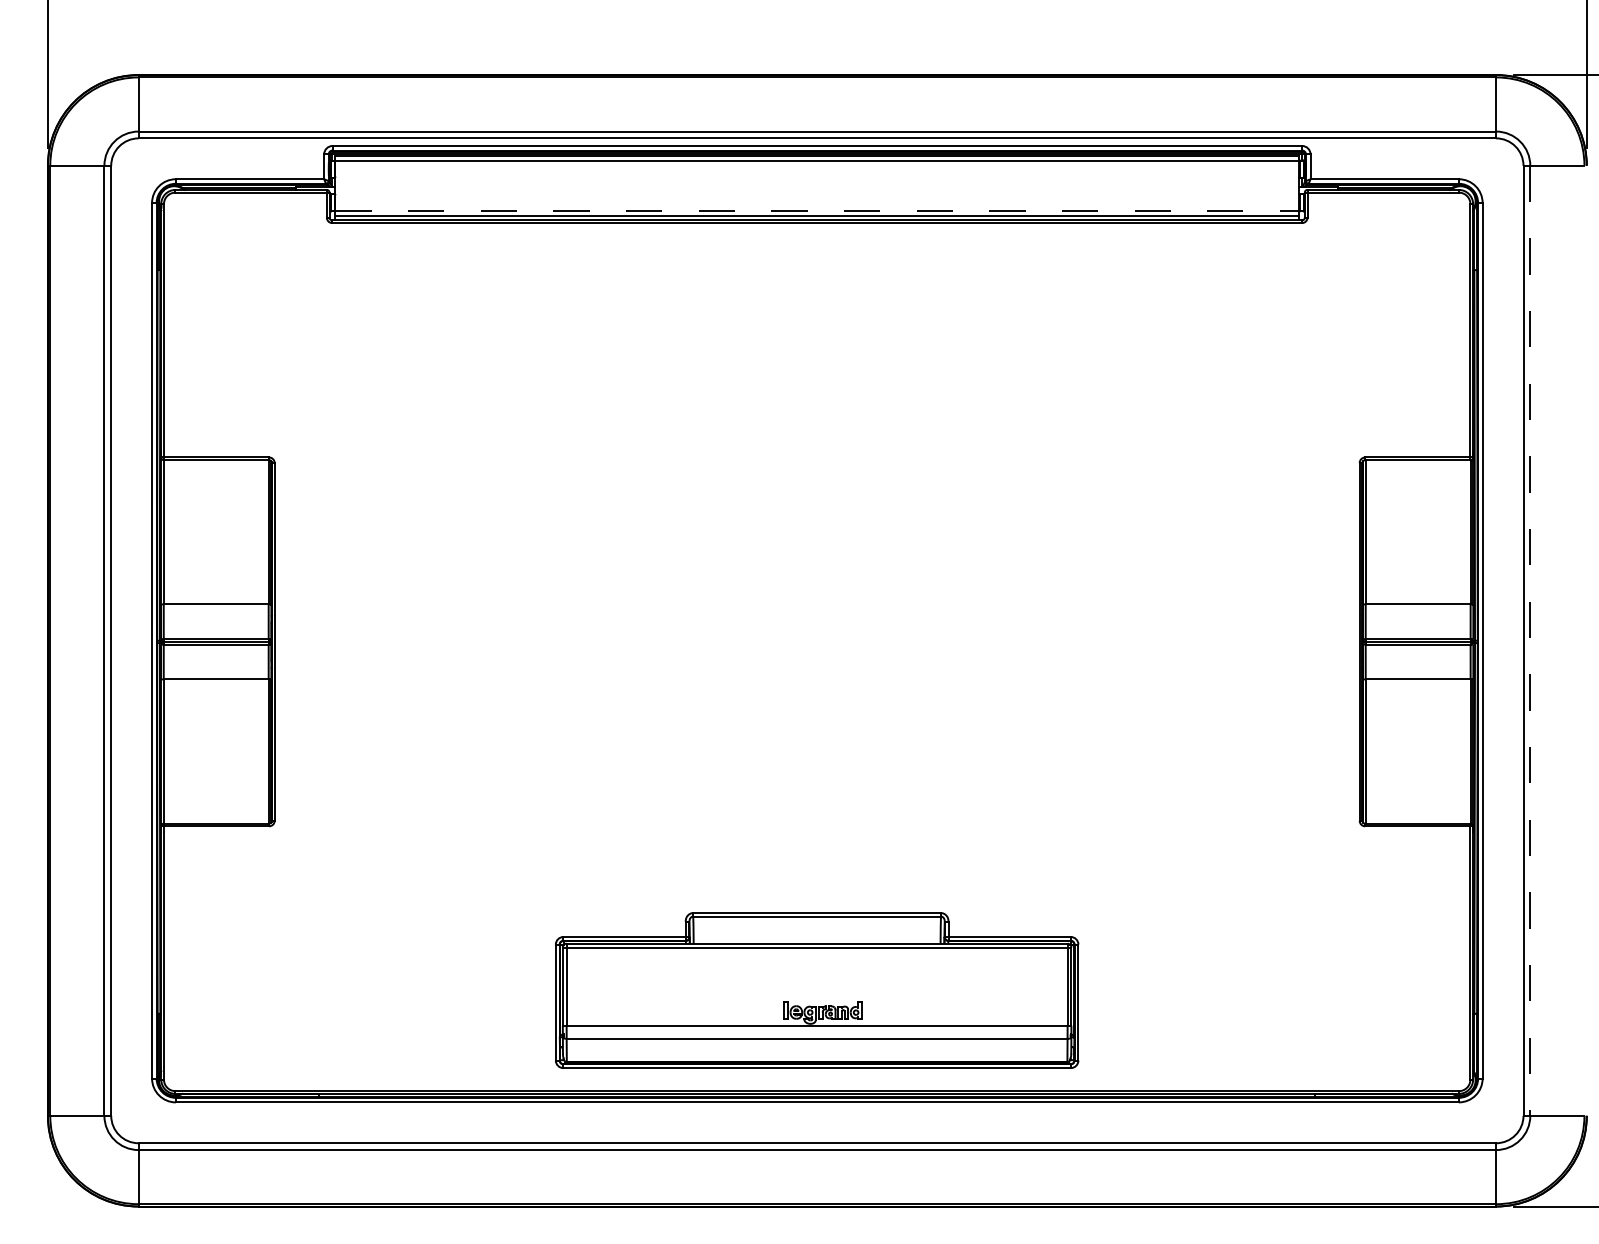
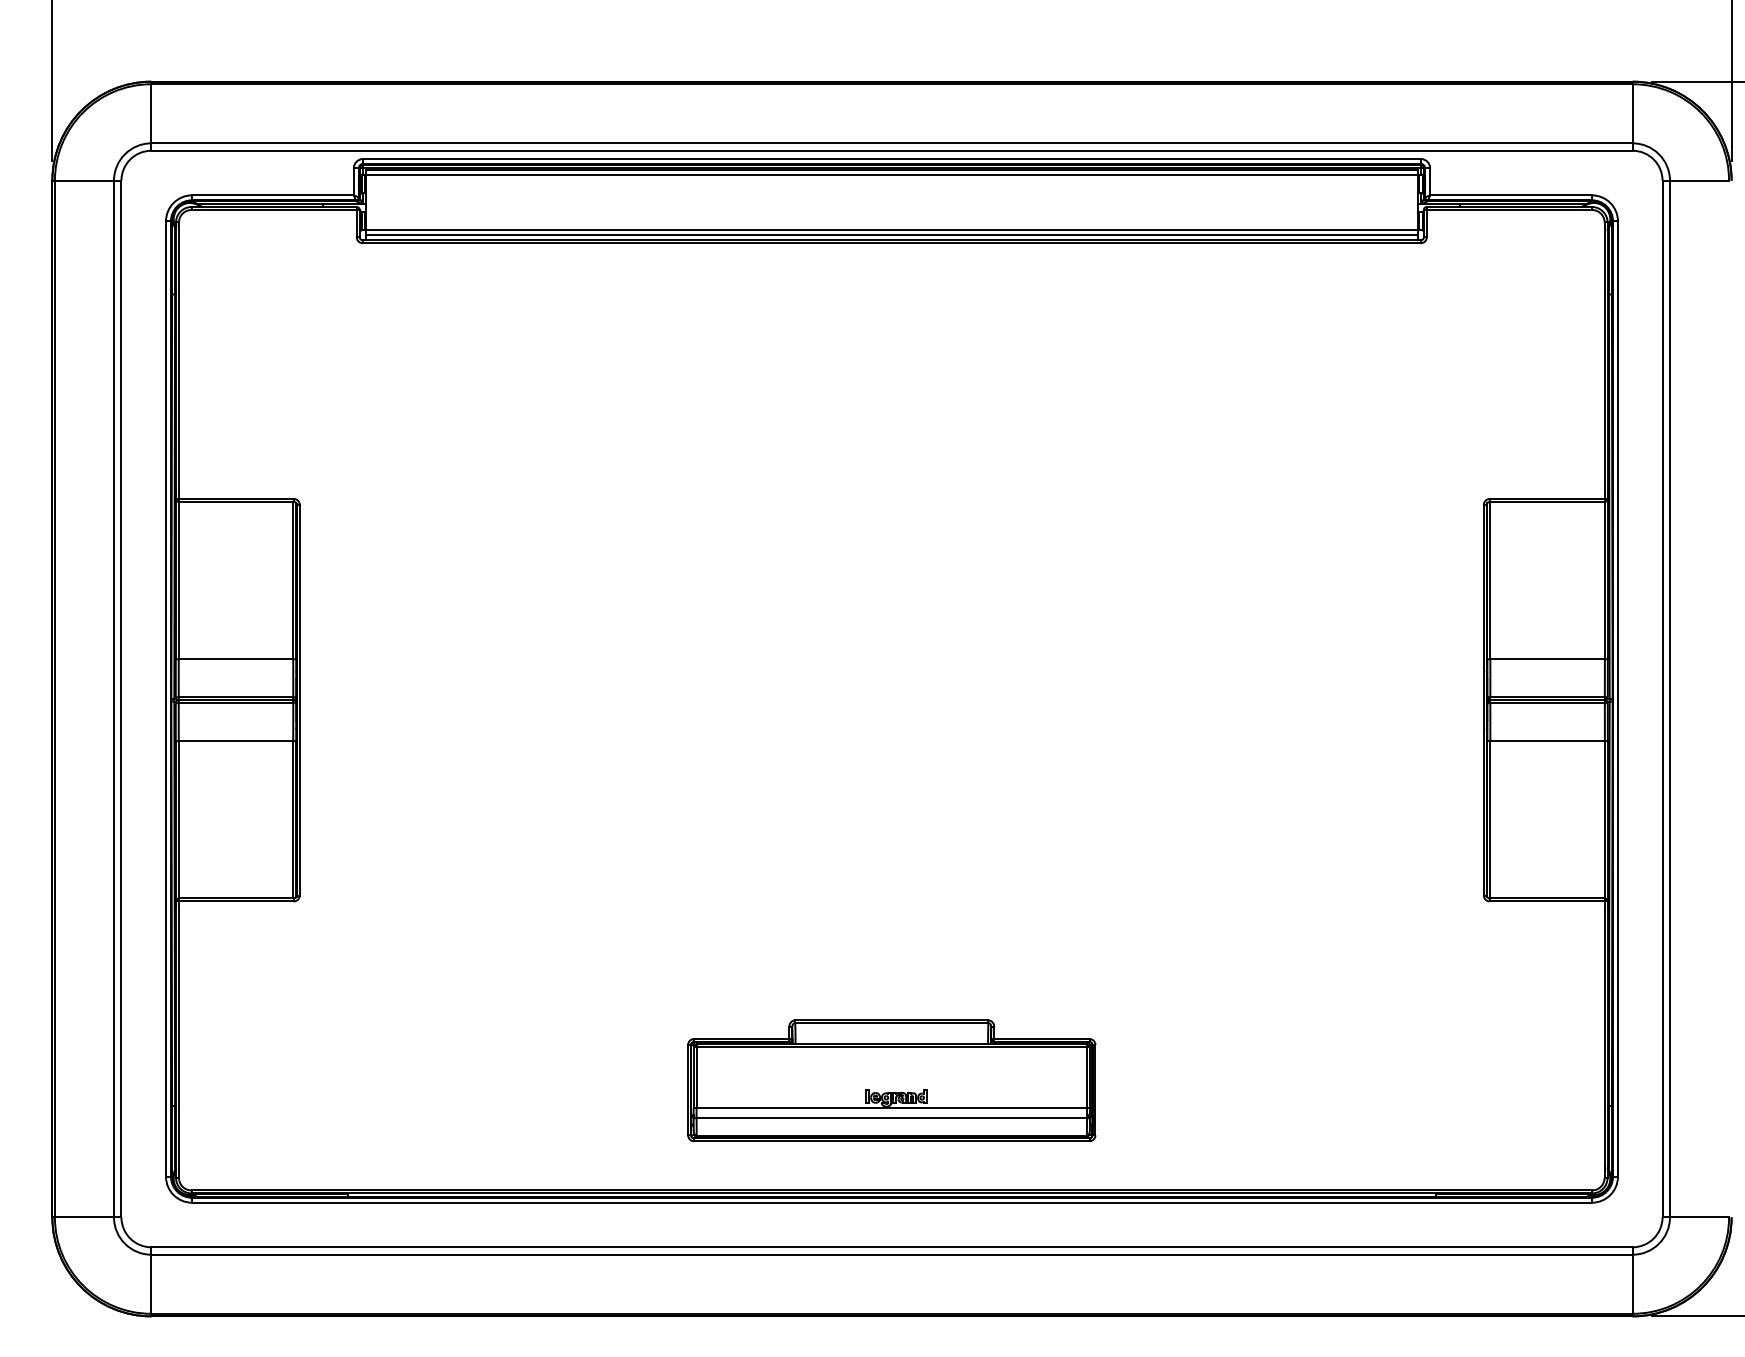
line: (817, 211) -> (892, 230), dashed -> solid
line: (1529, 641) -> (1669, 699), dashed -> solid
part: (816, 990) -> (891, 1080), size x0.71

